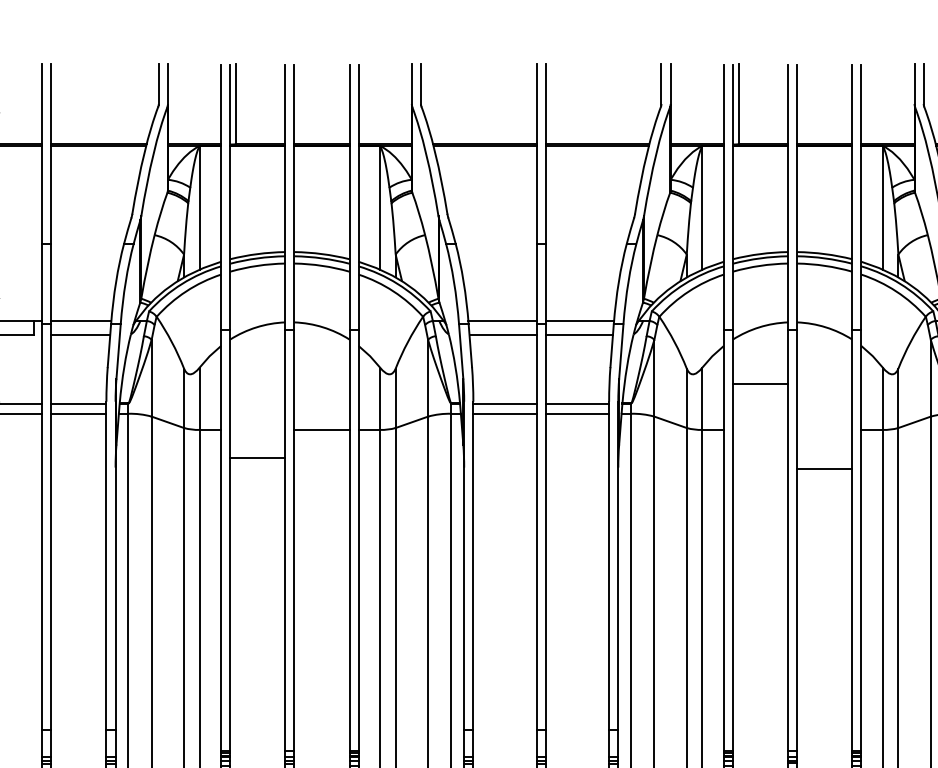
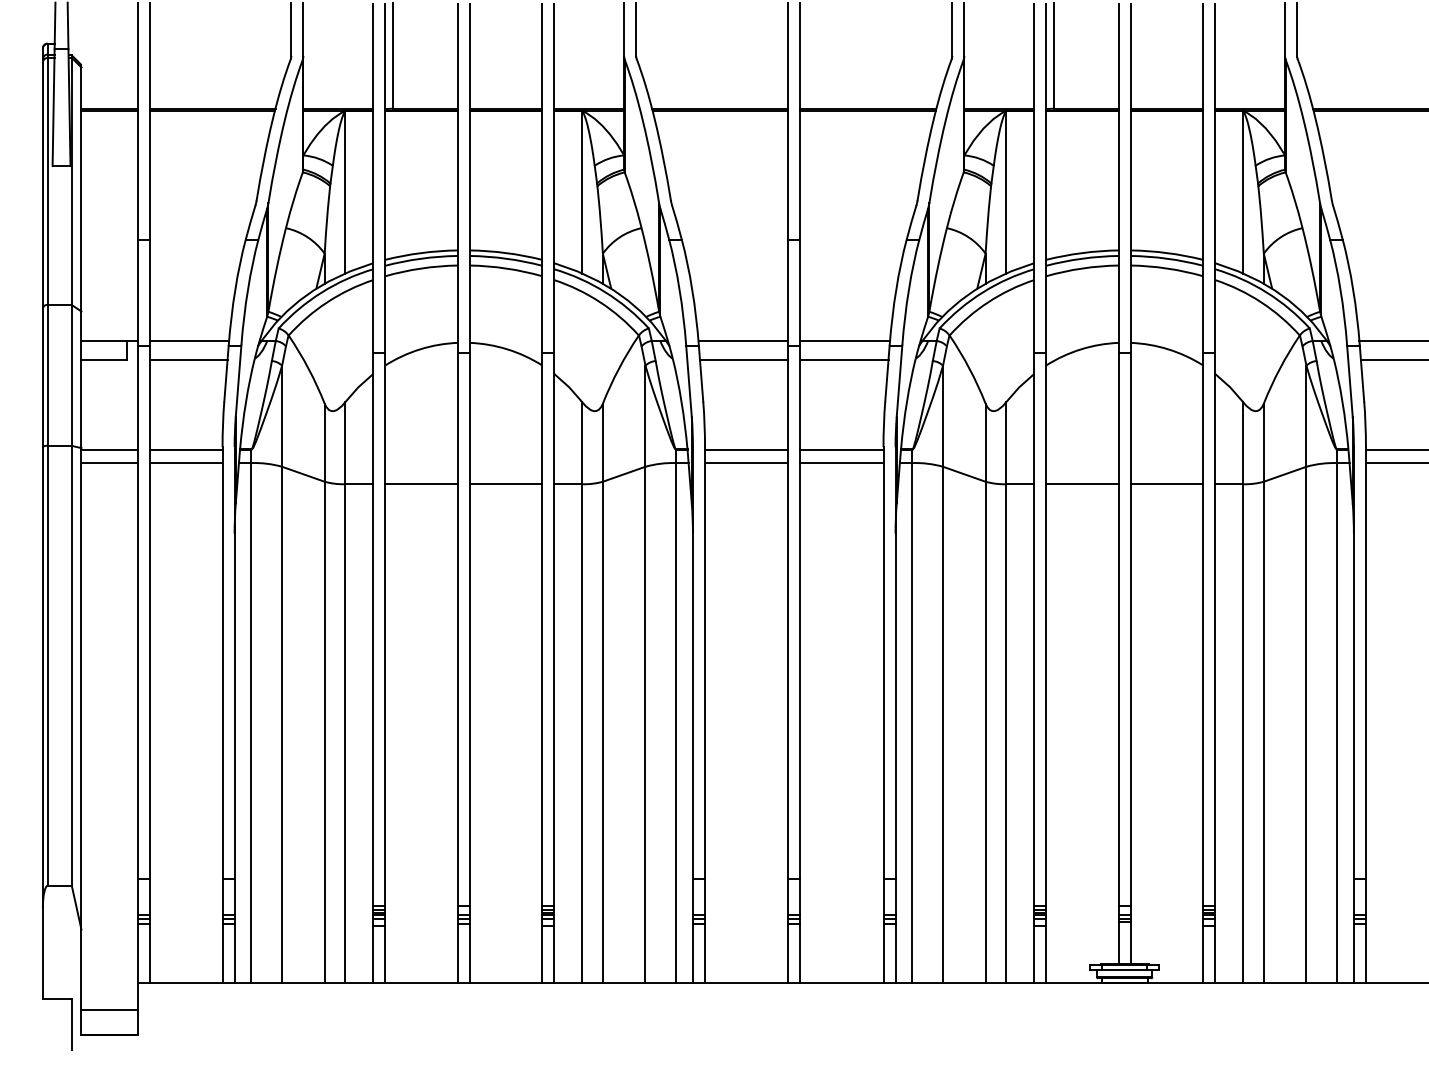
line: (760, 383) -> (1082, 484), moved
line: (257, 458) -> (421, 484), moved
line: (824, 469) -> (1166, 484), moved

